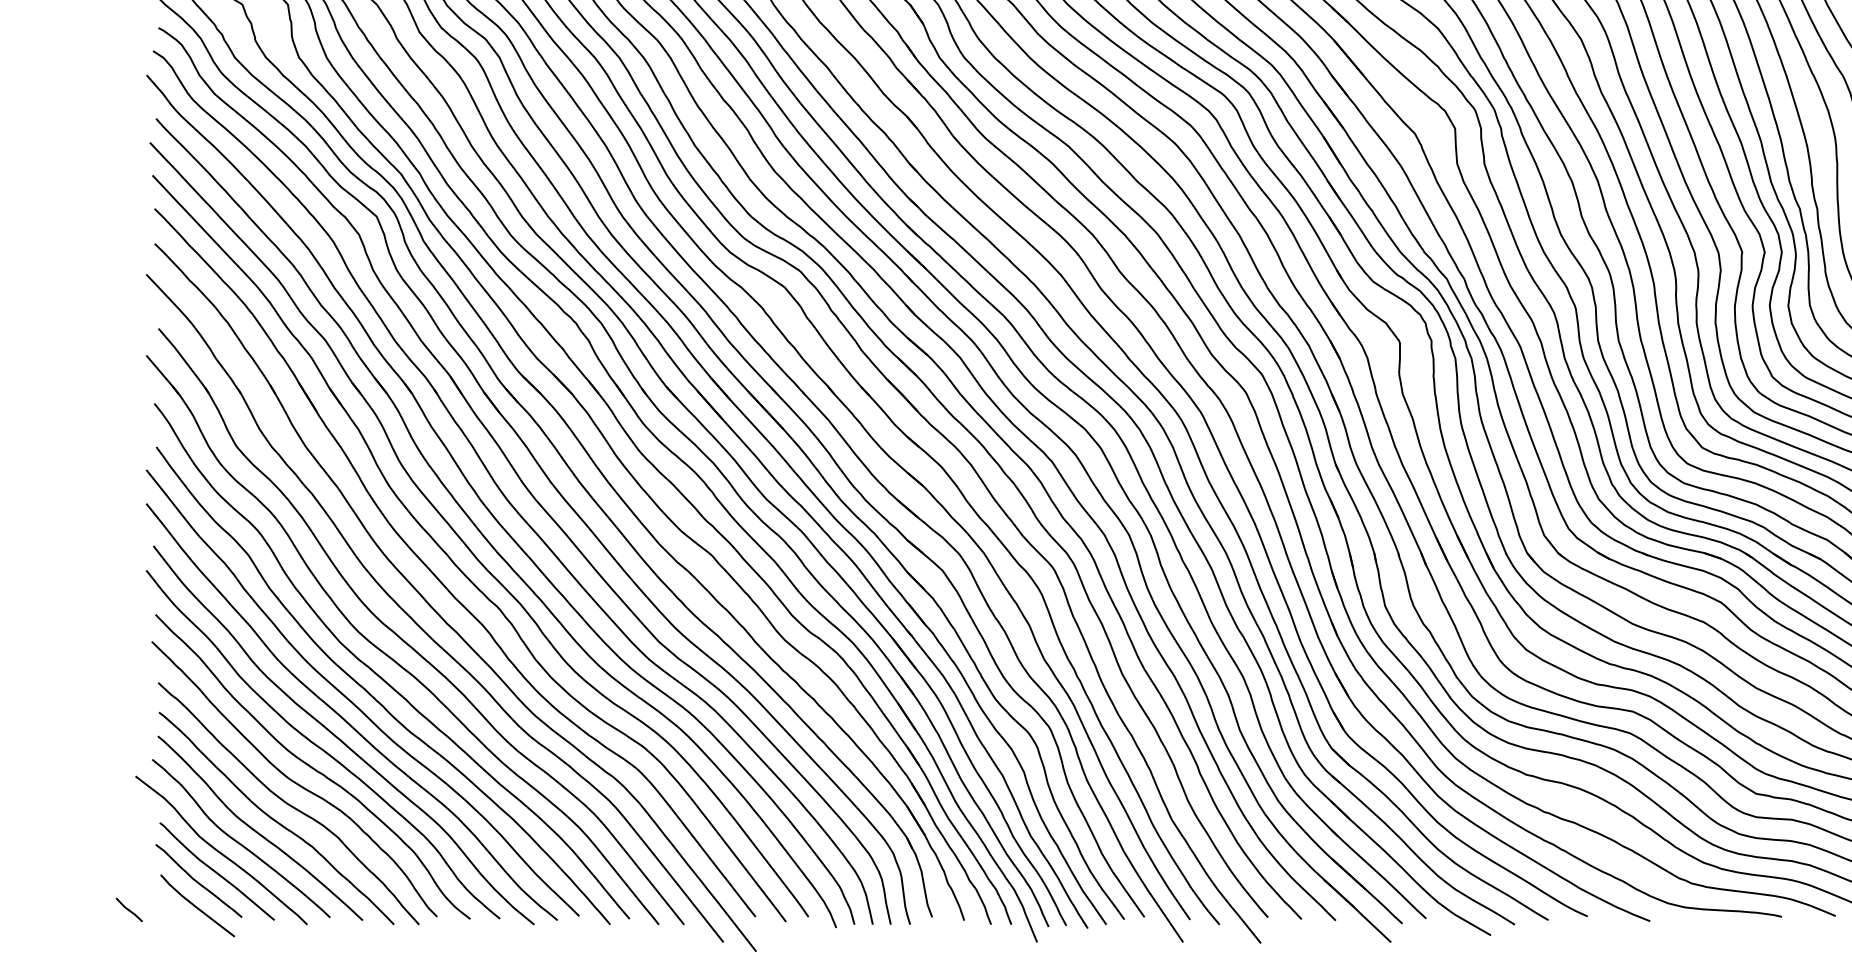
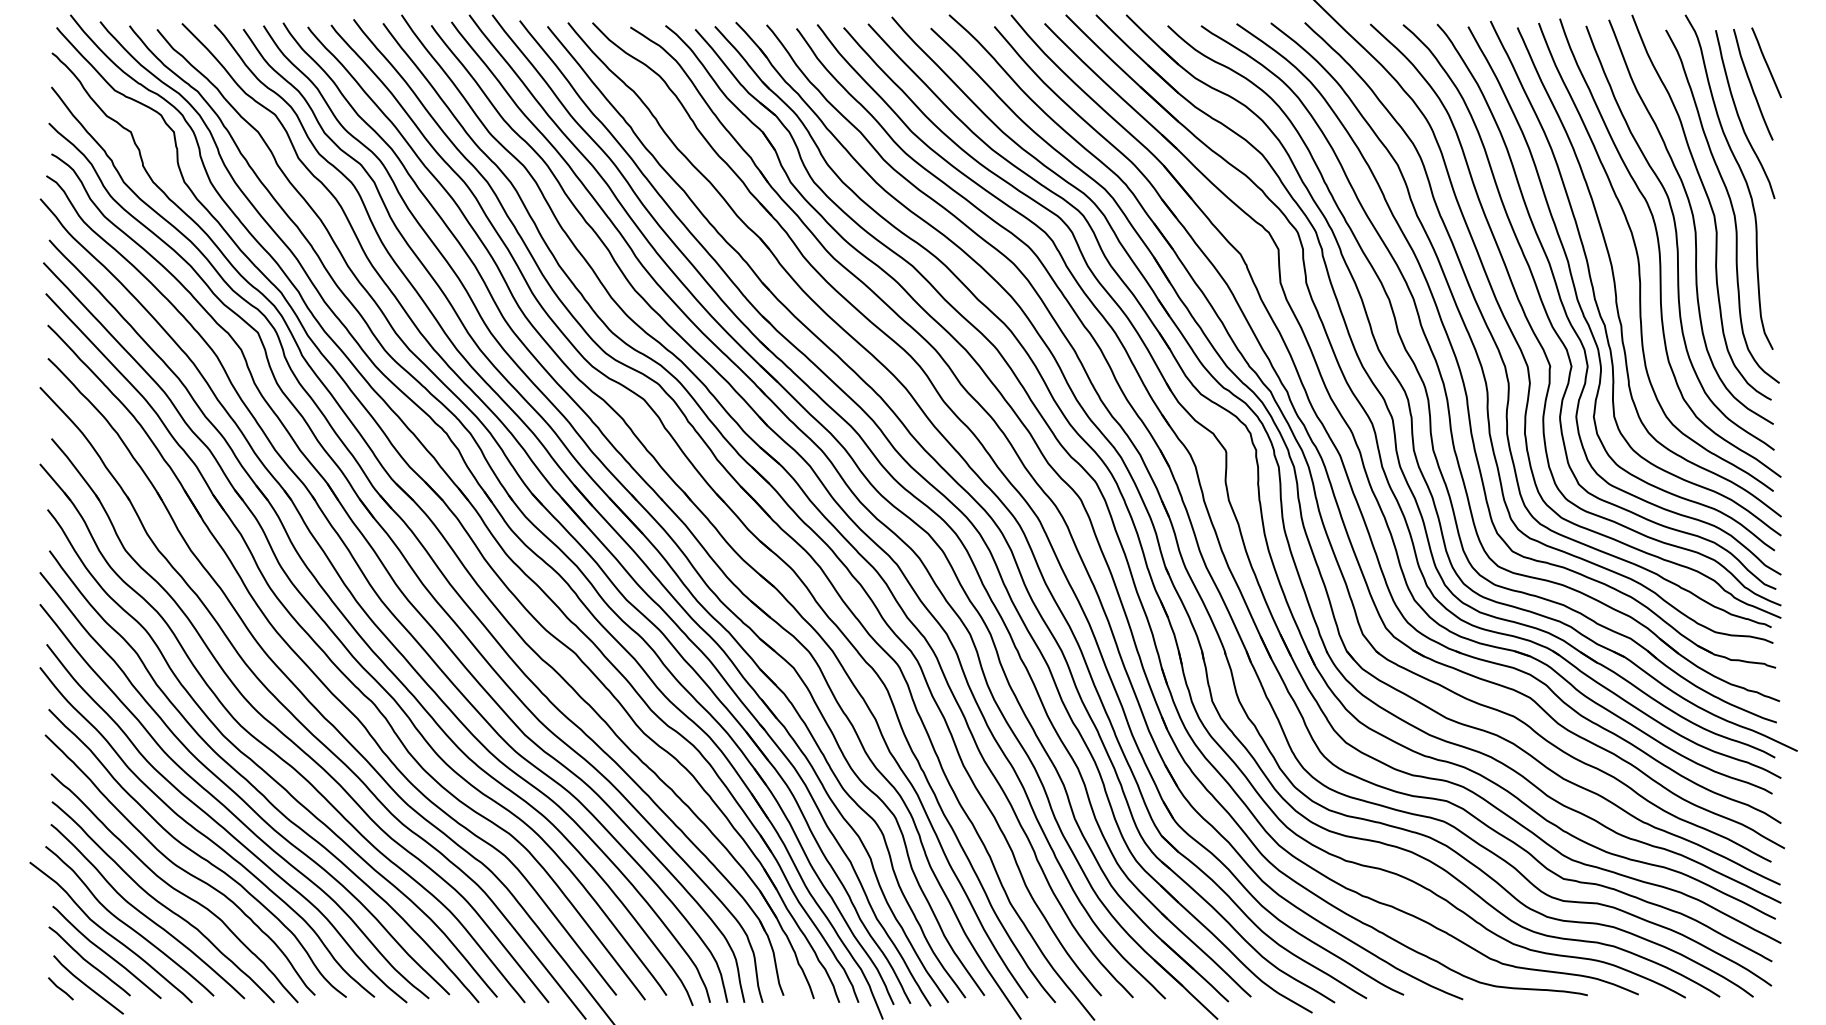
line: (128, 909) -> (60, 988), moved

